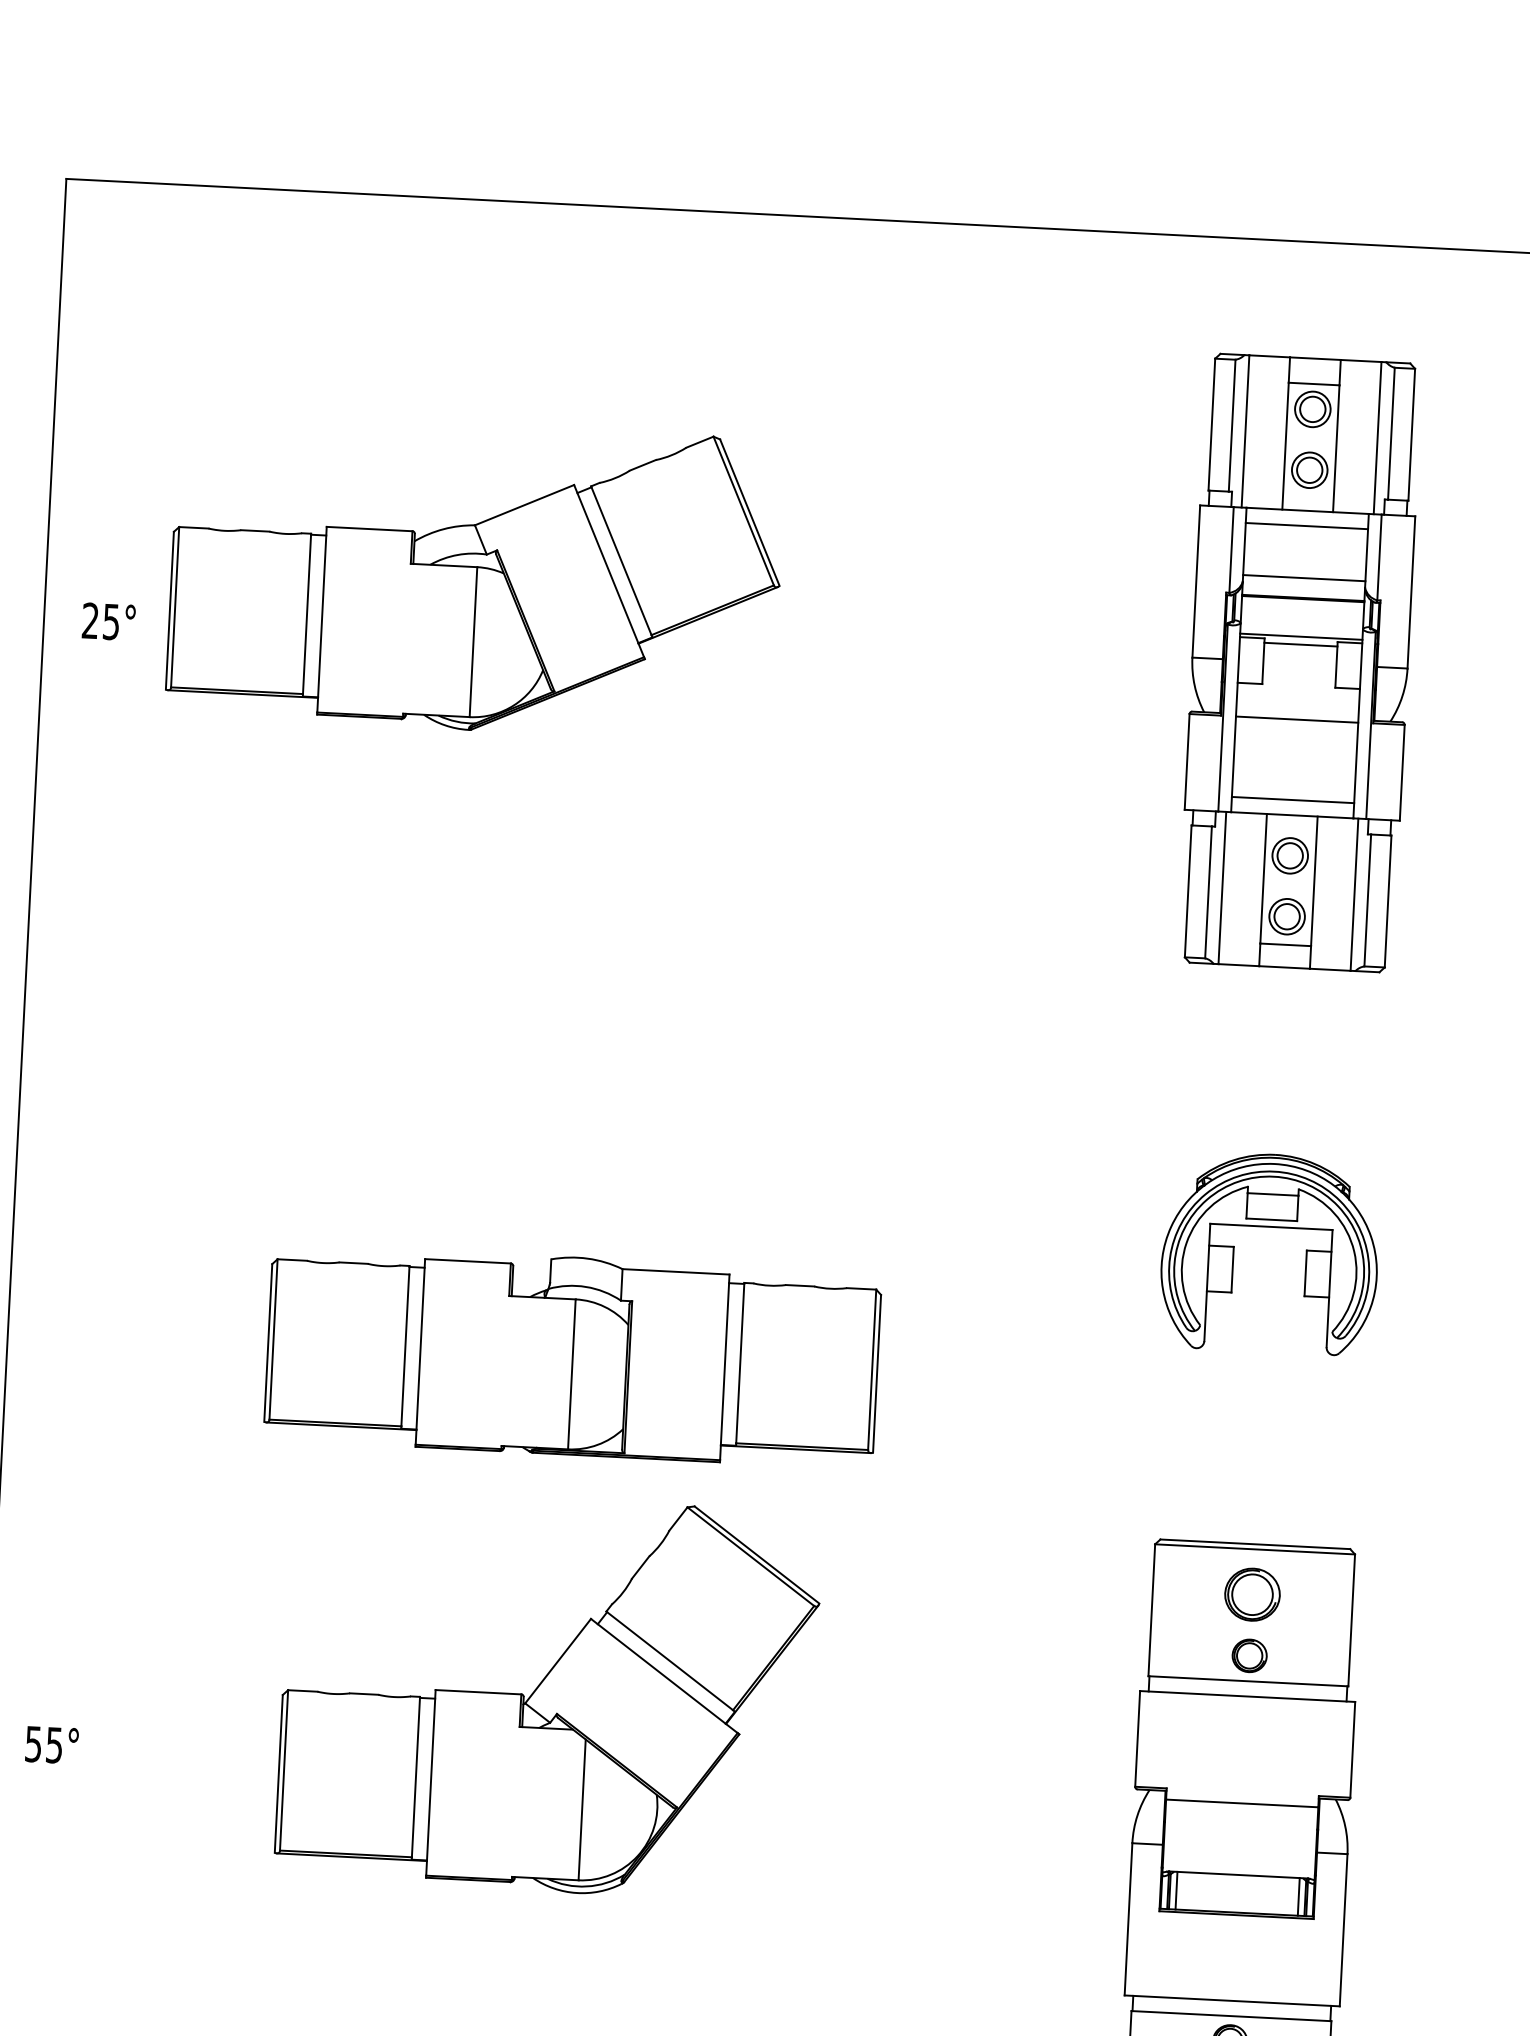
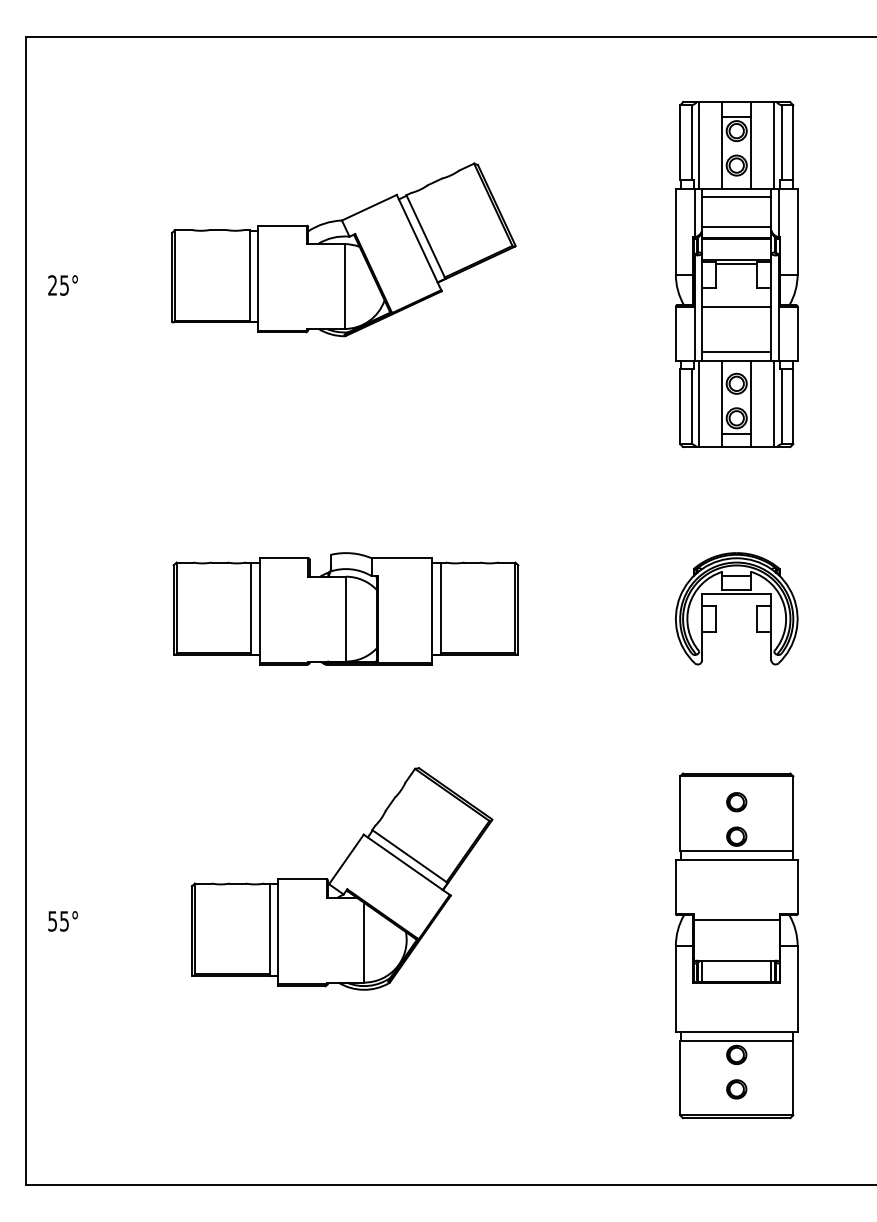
part: (475, 576) -> (343, 249), moved
part: (571, 1355) -> (345, 608), moved
part: (1252, 1595) -> (736, 802), size x0.62

